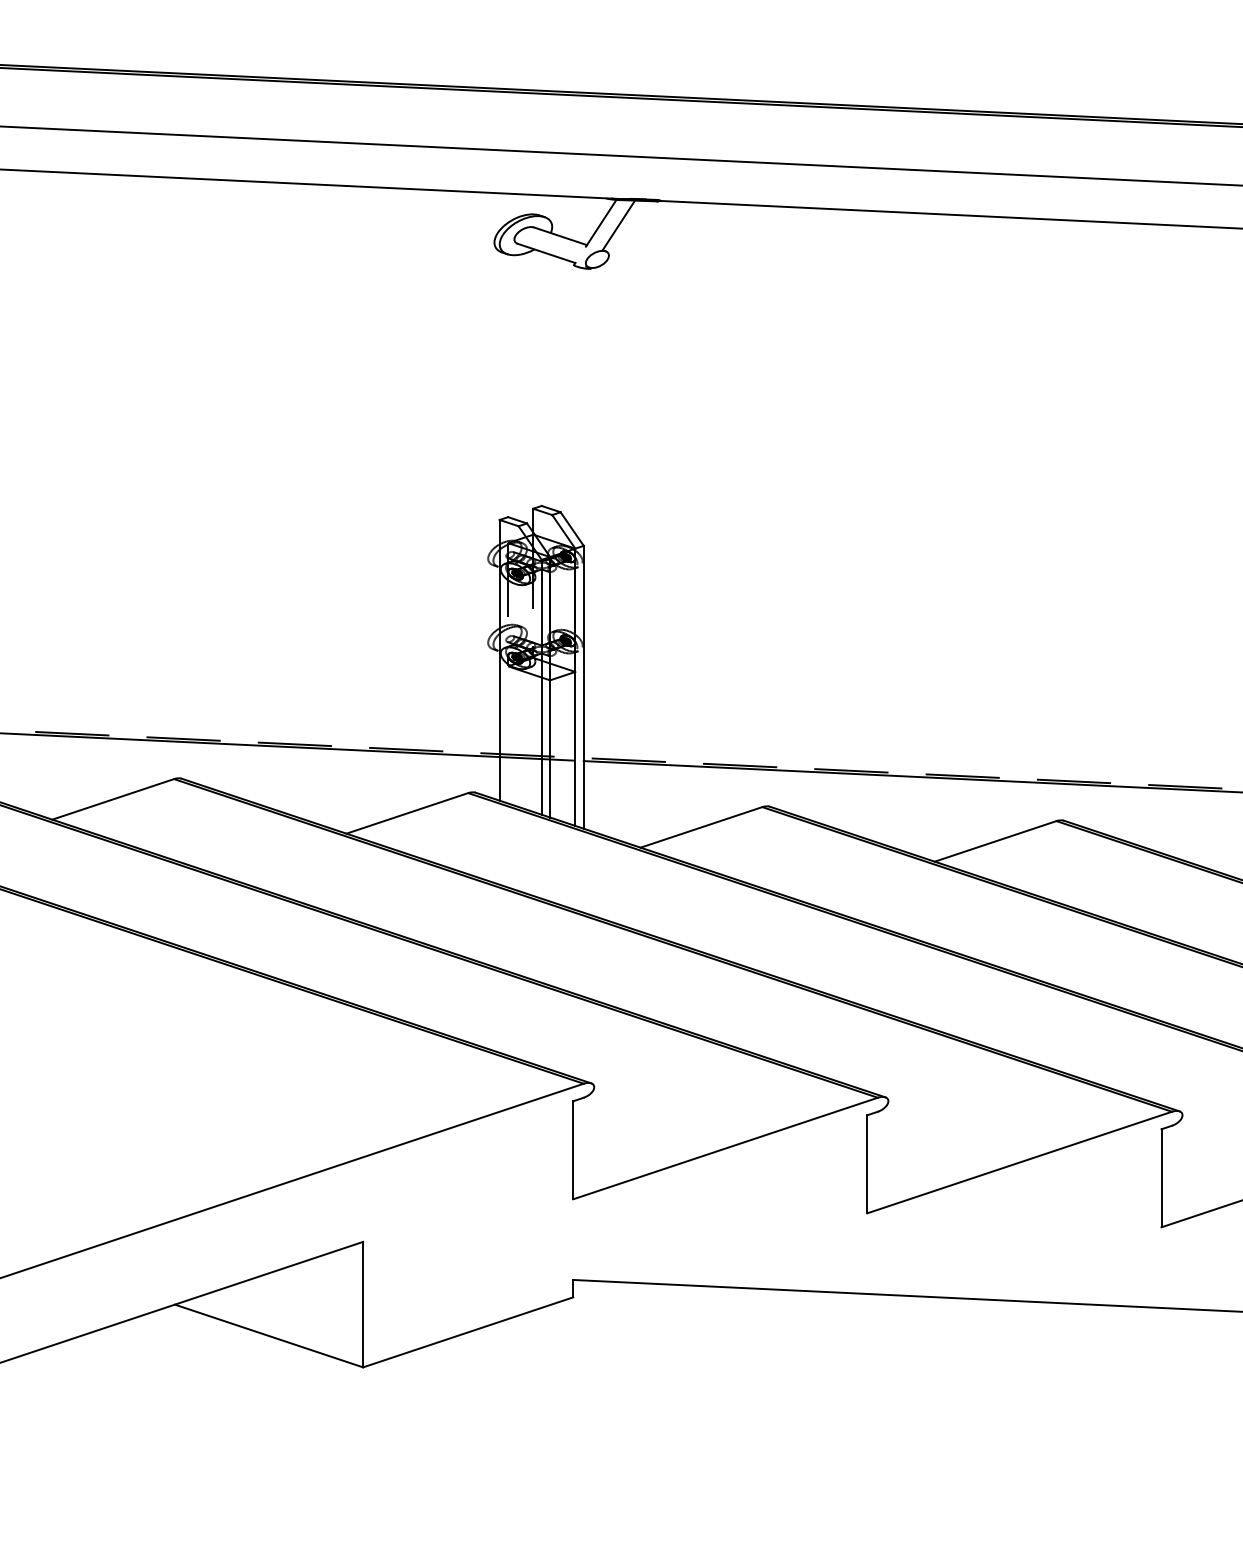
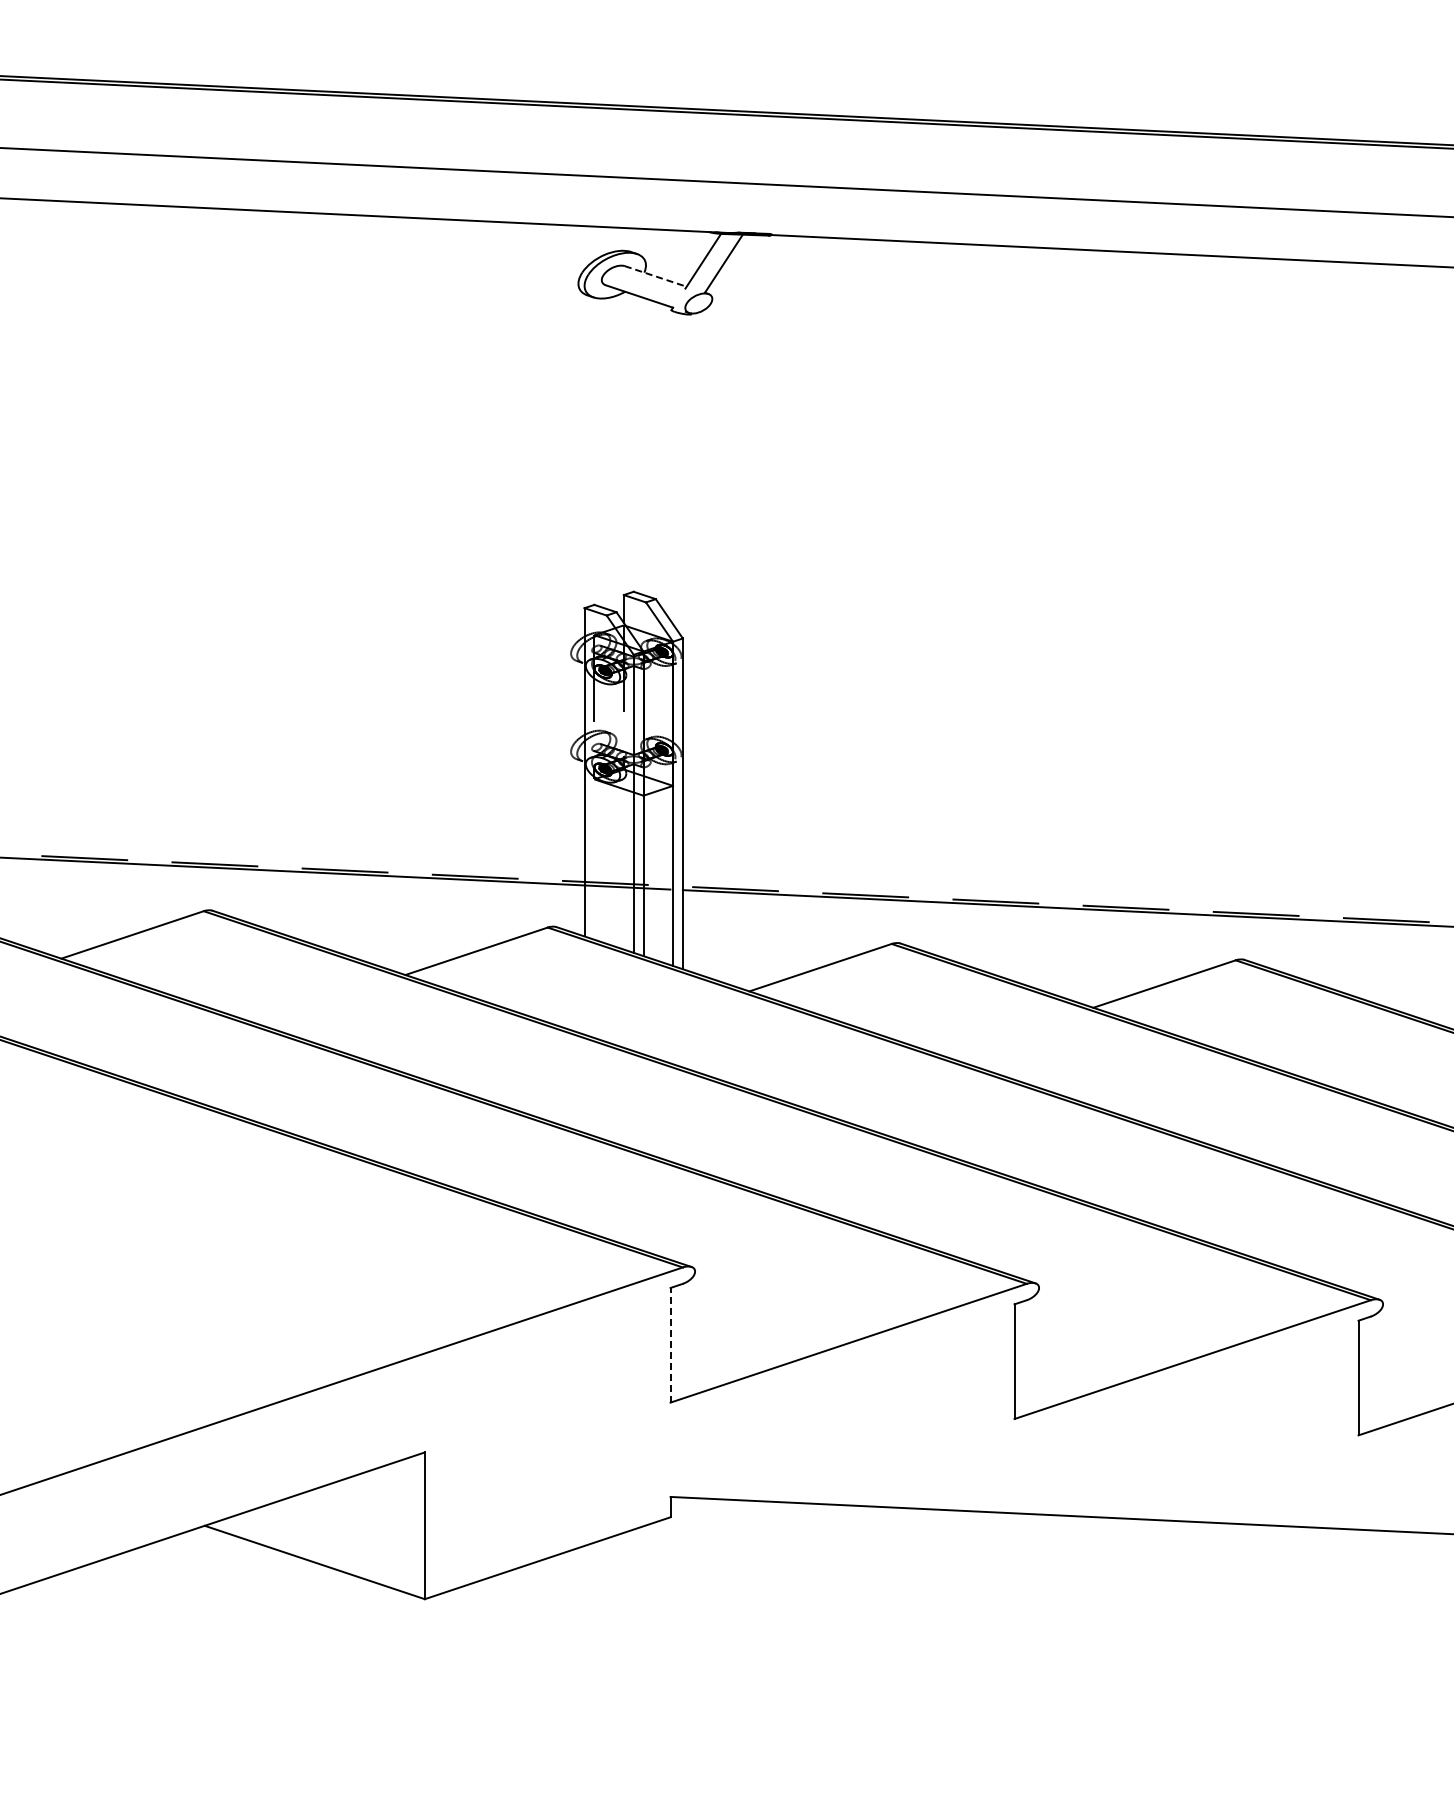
line: (560, 236) -> (655, 276), solid -> dashed
line: (573, 1149) -> (670, 1344), solid -> dashed

